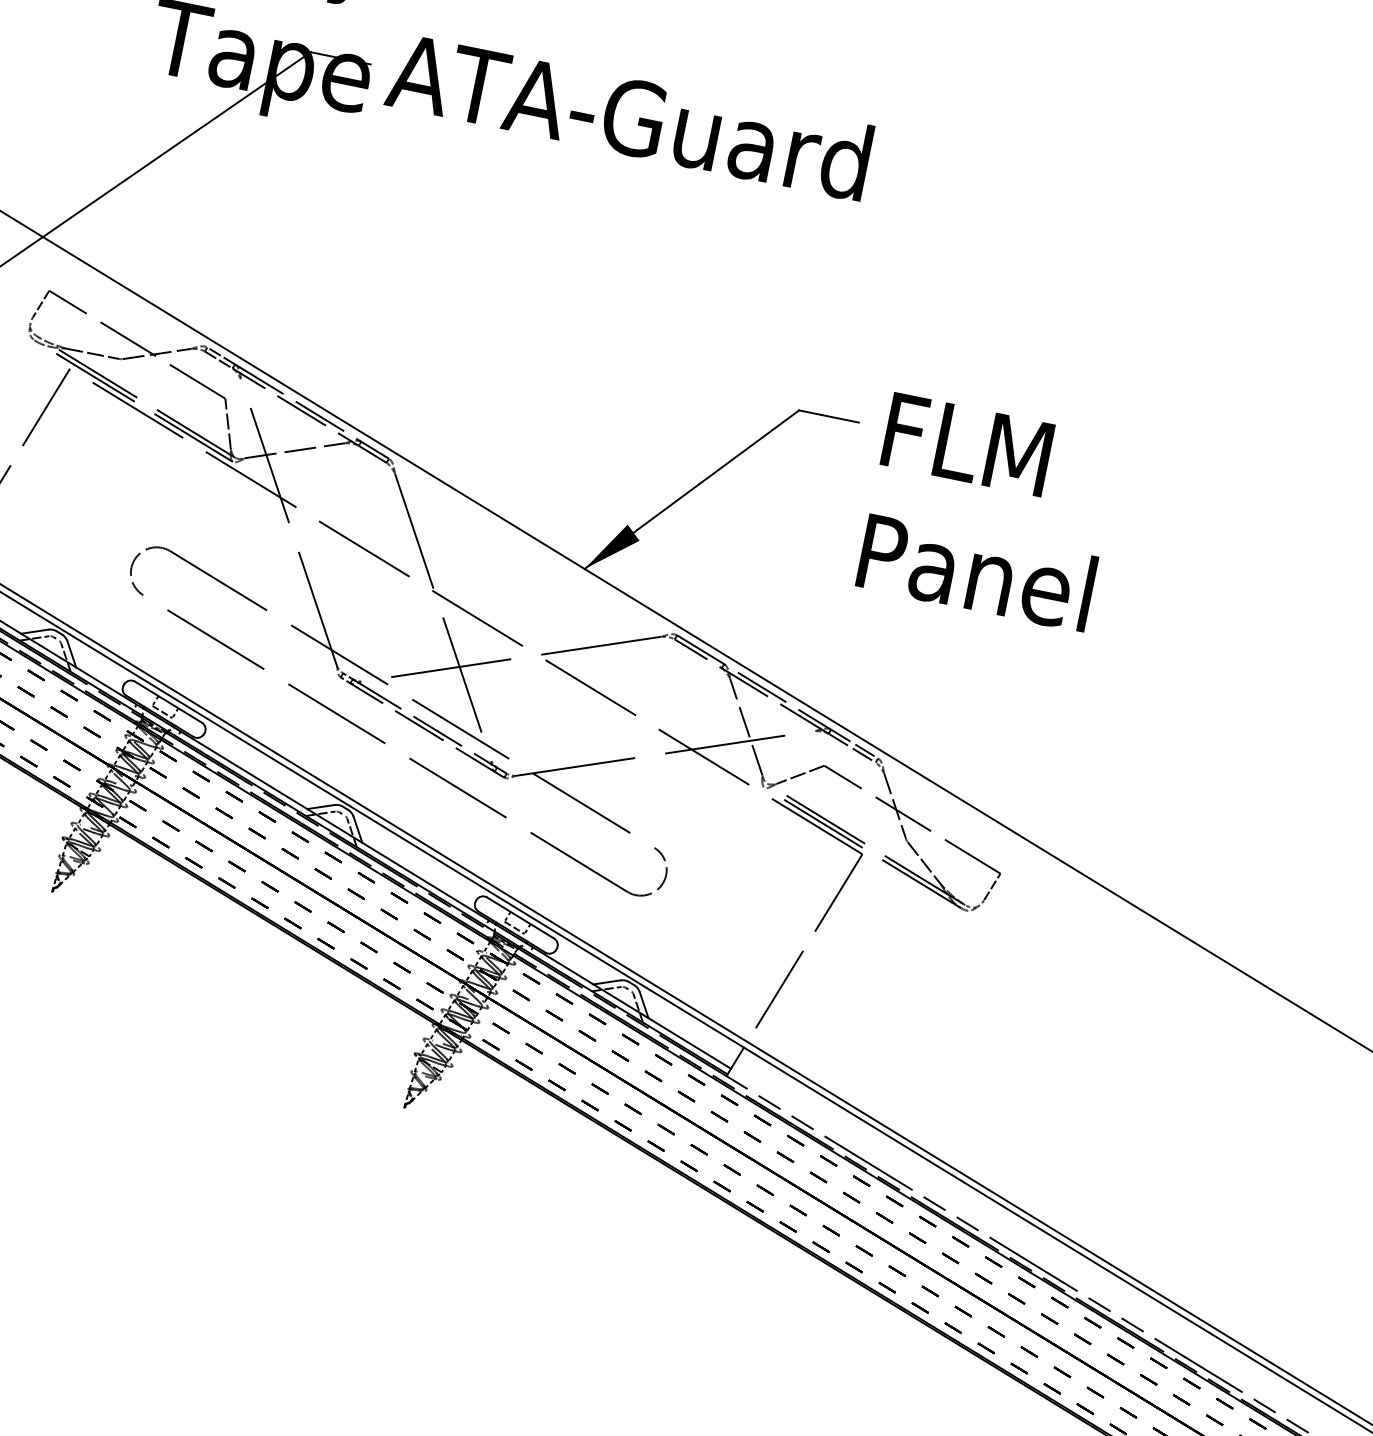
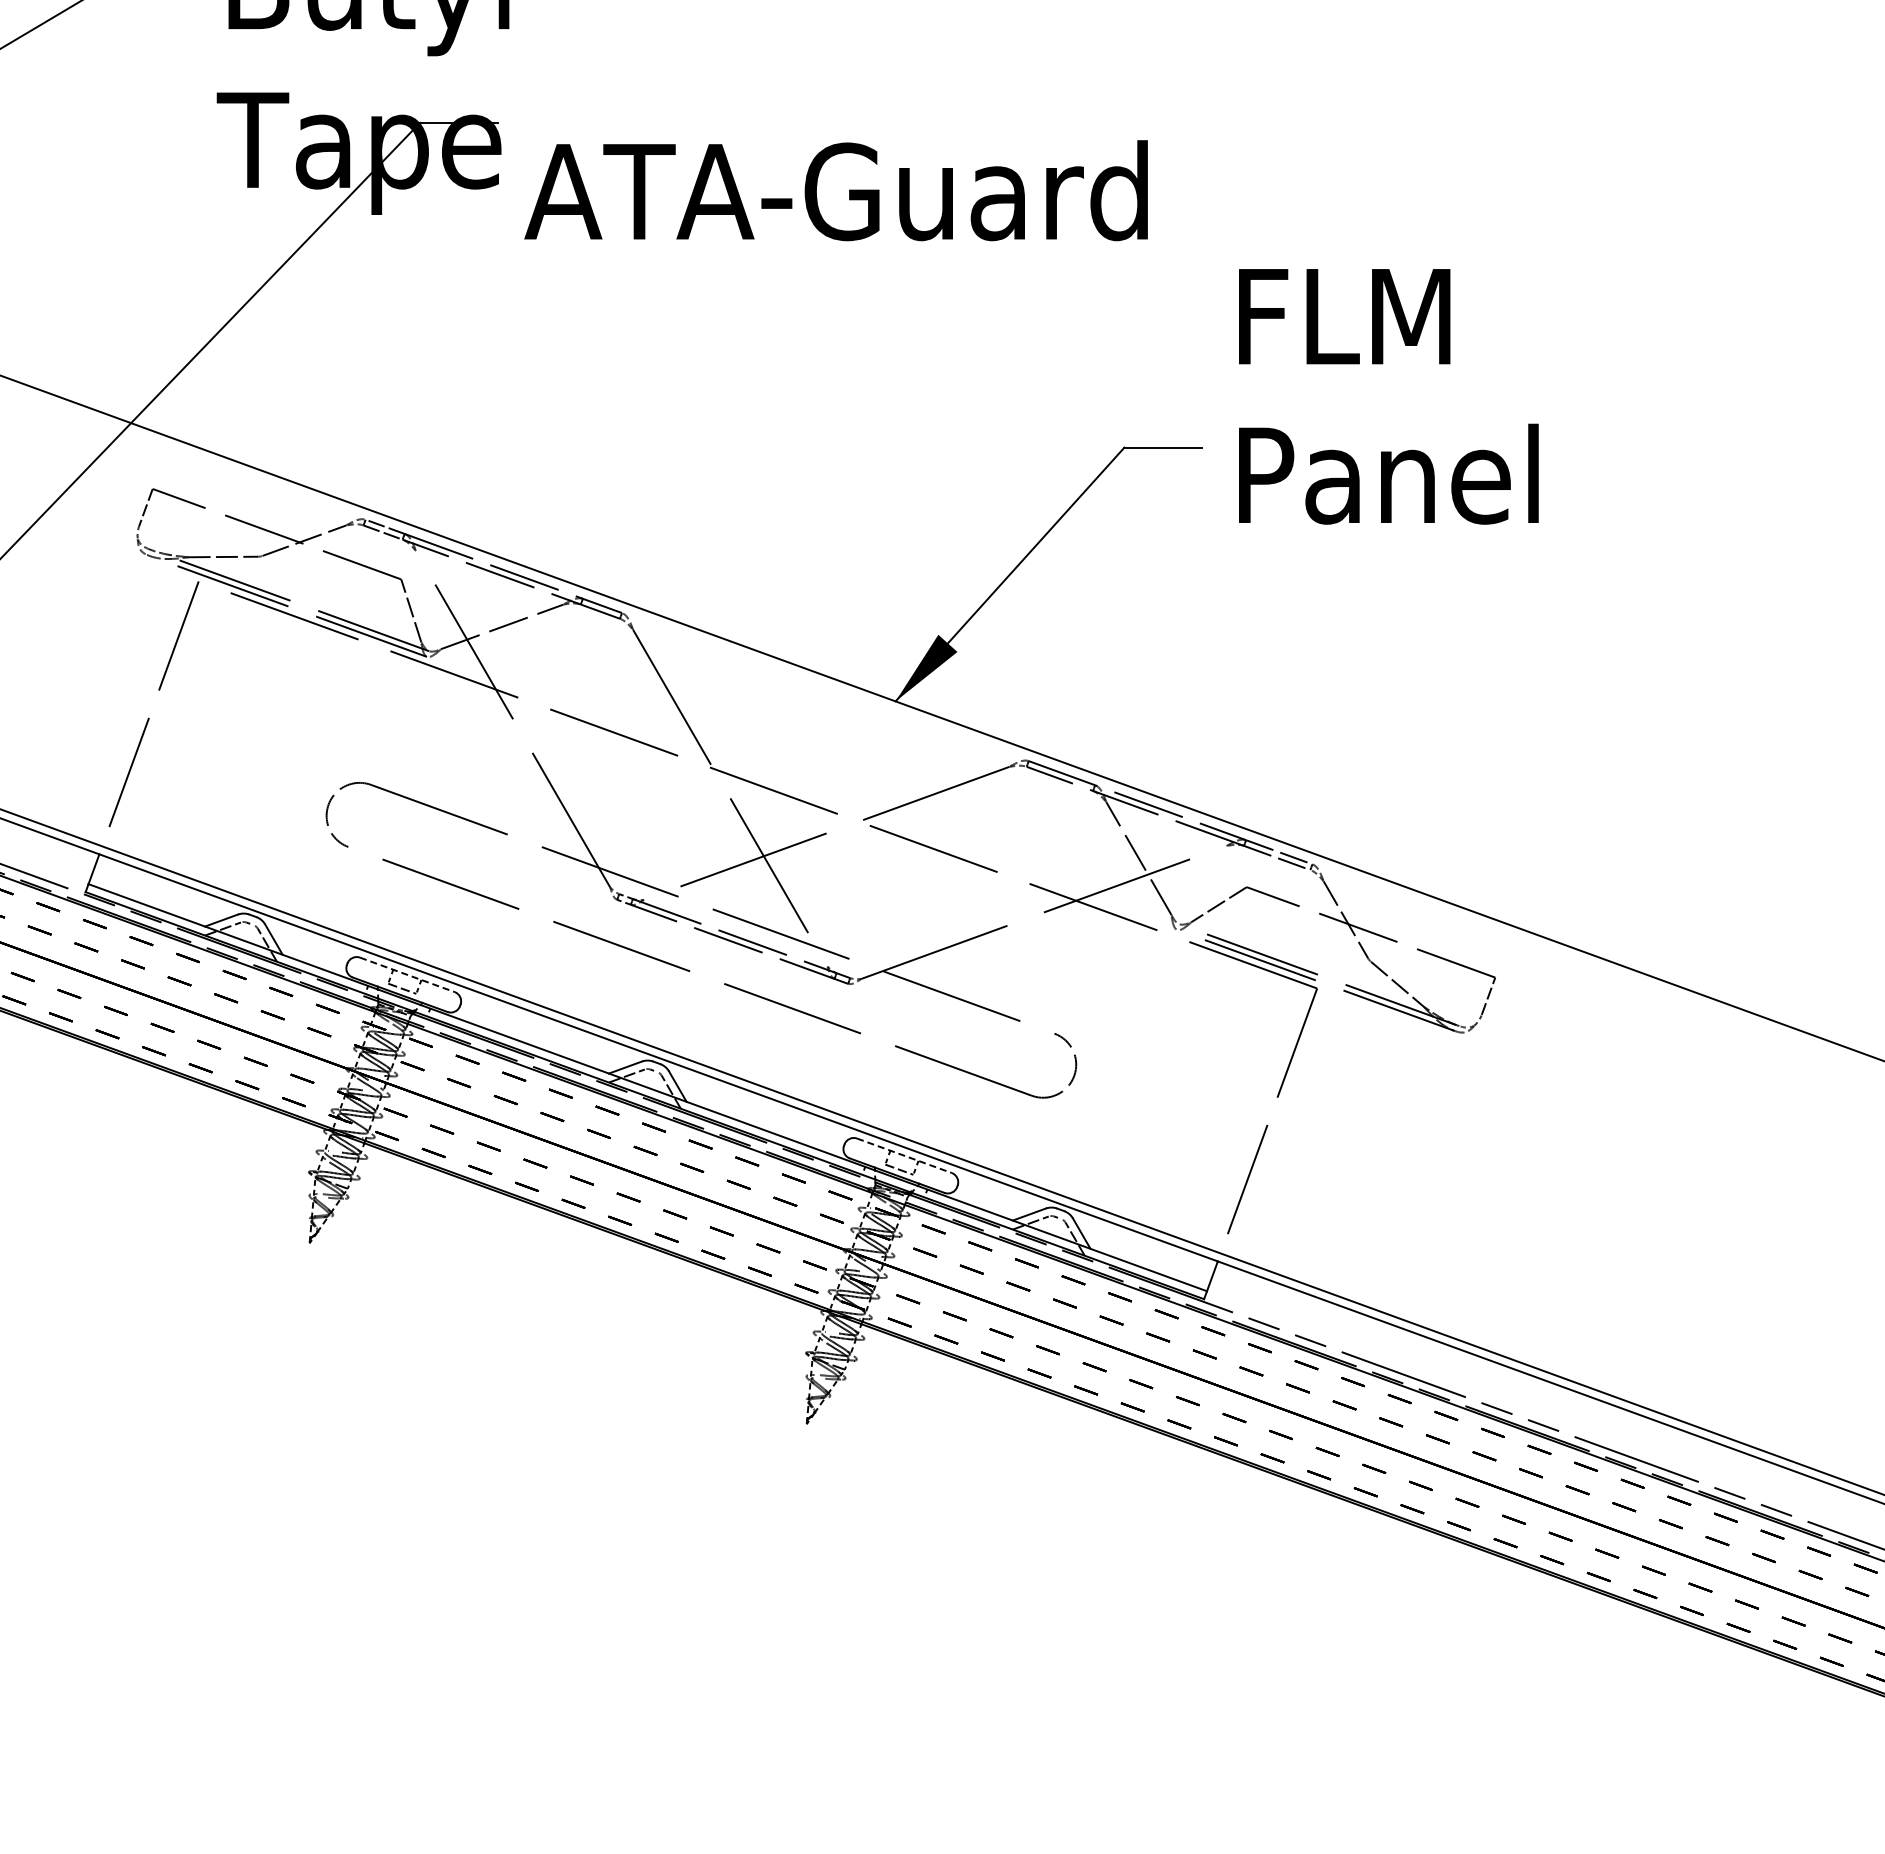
text: (628, 115) -> (835, 190), moved
text: (988, 512) -> (1388, 396), moved
line: (168, 702) -> (407, 975), solid -> dashed
line: (520, 917) -> (904, 1155), solid -> dashed

